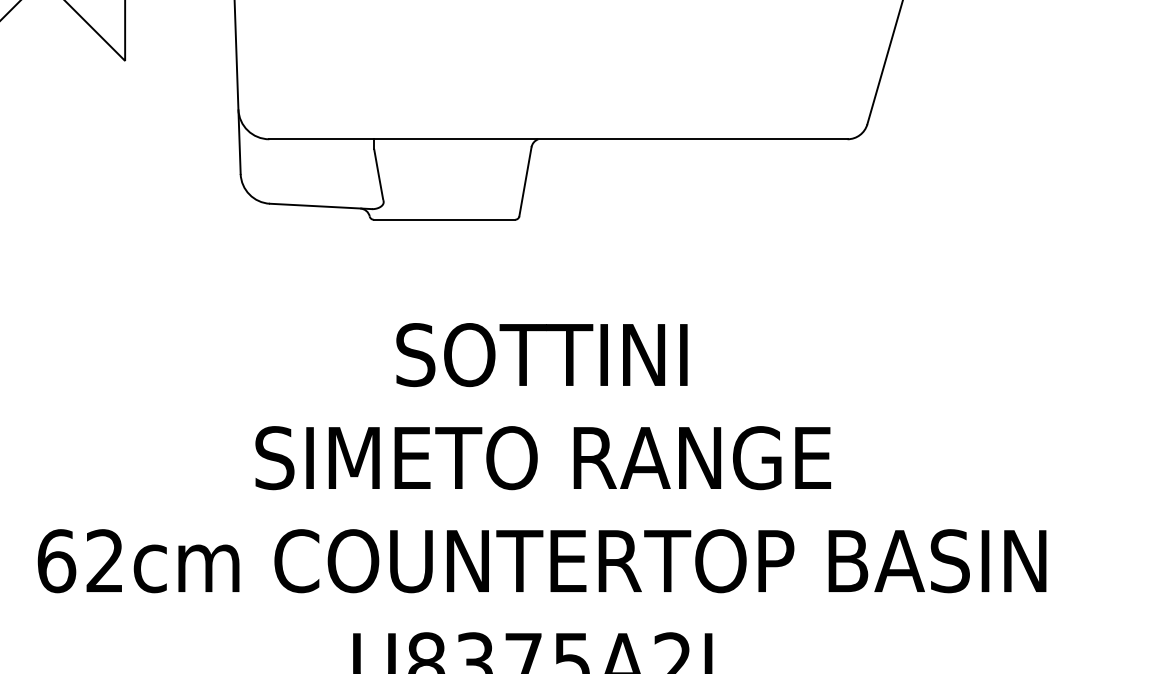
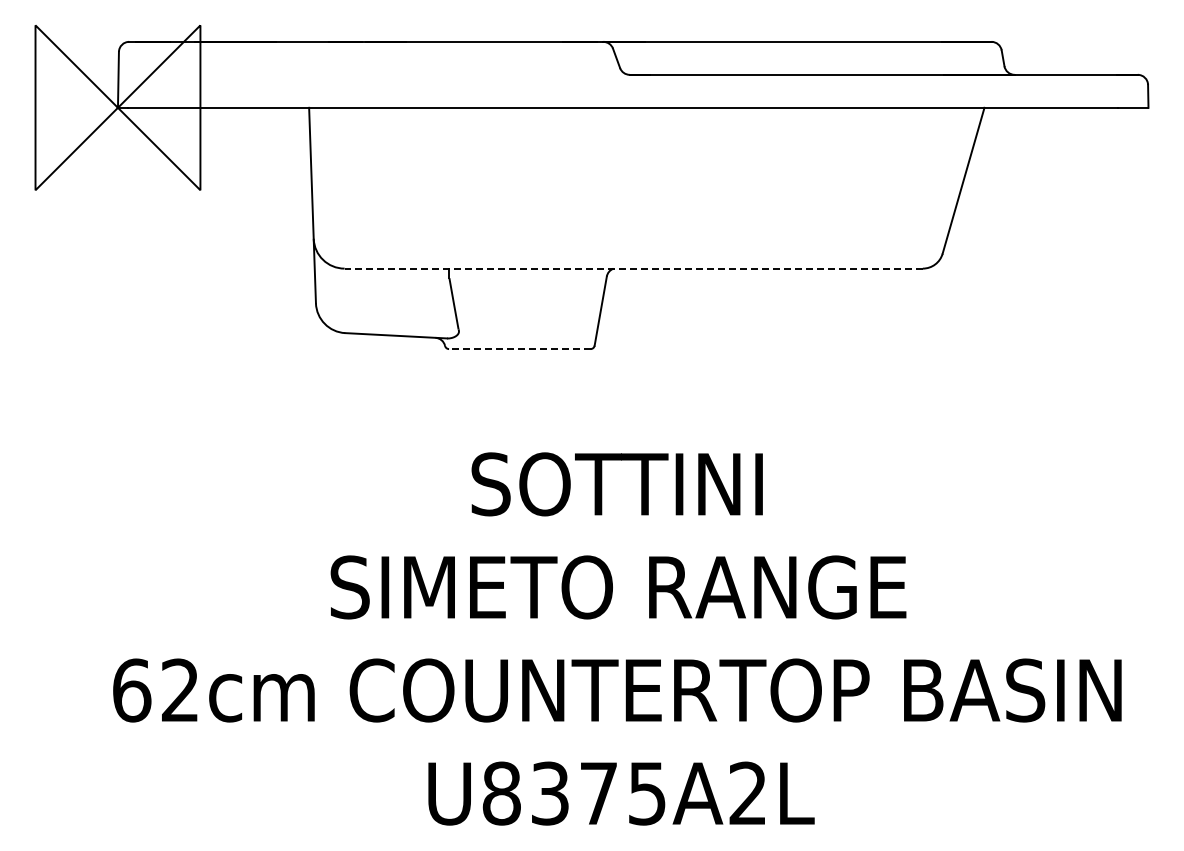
line: (558, 139) -> (633, 268), solid -> dashed
line: (444, 220) -> (519, 349), solid -> dashed

